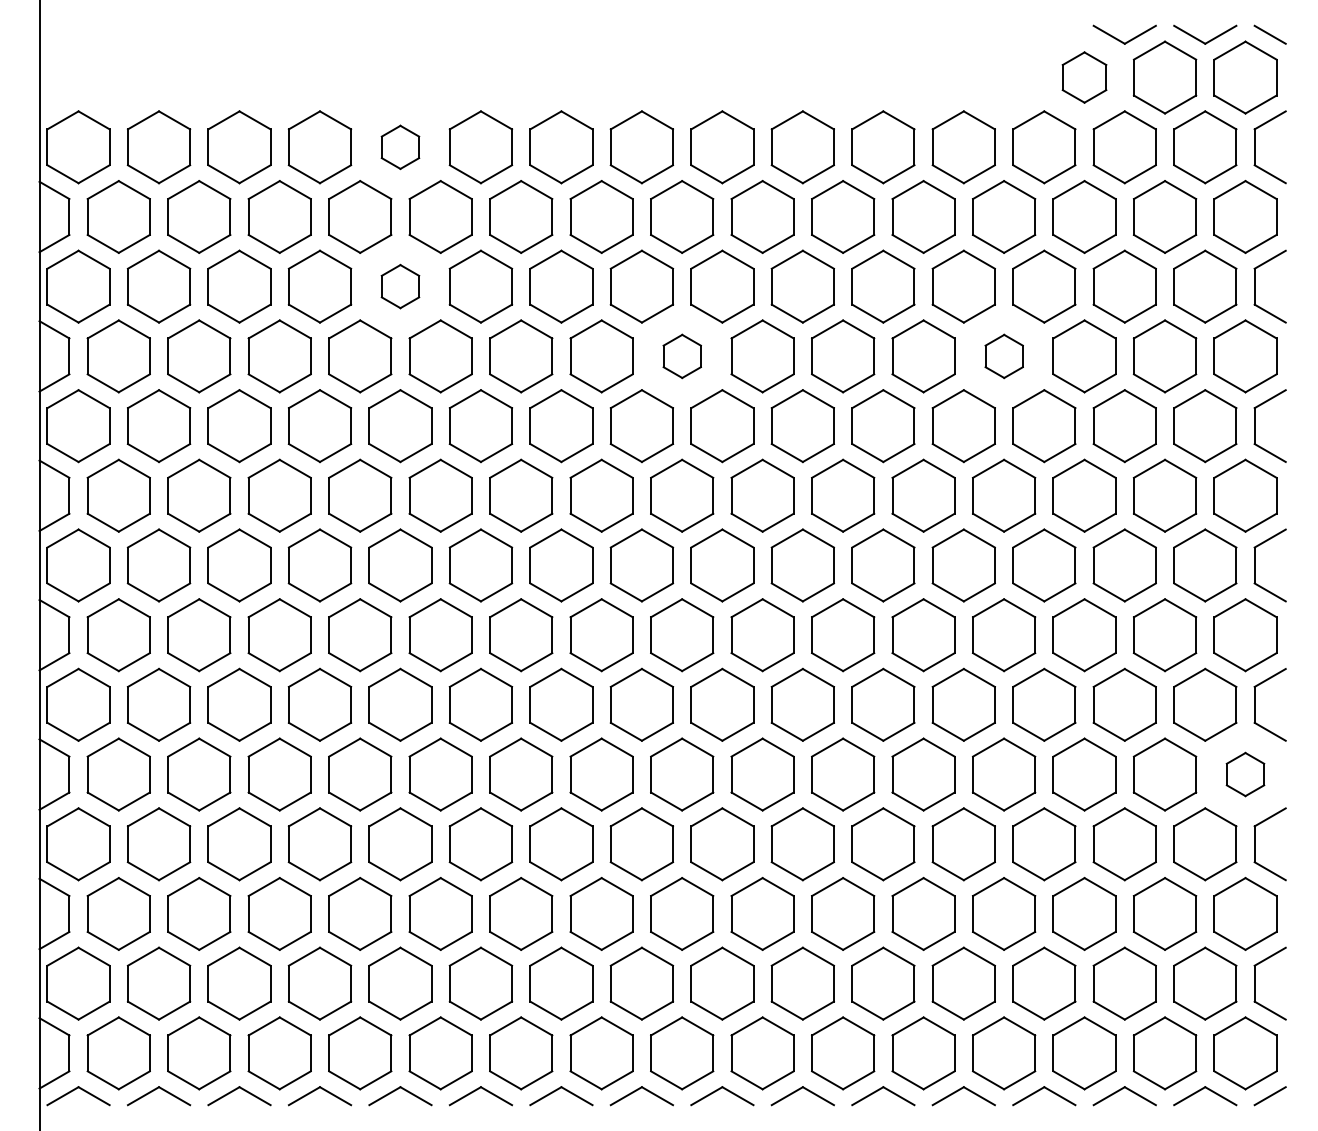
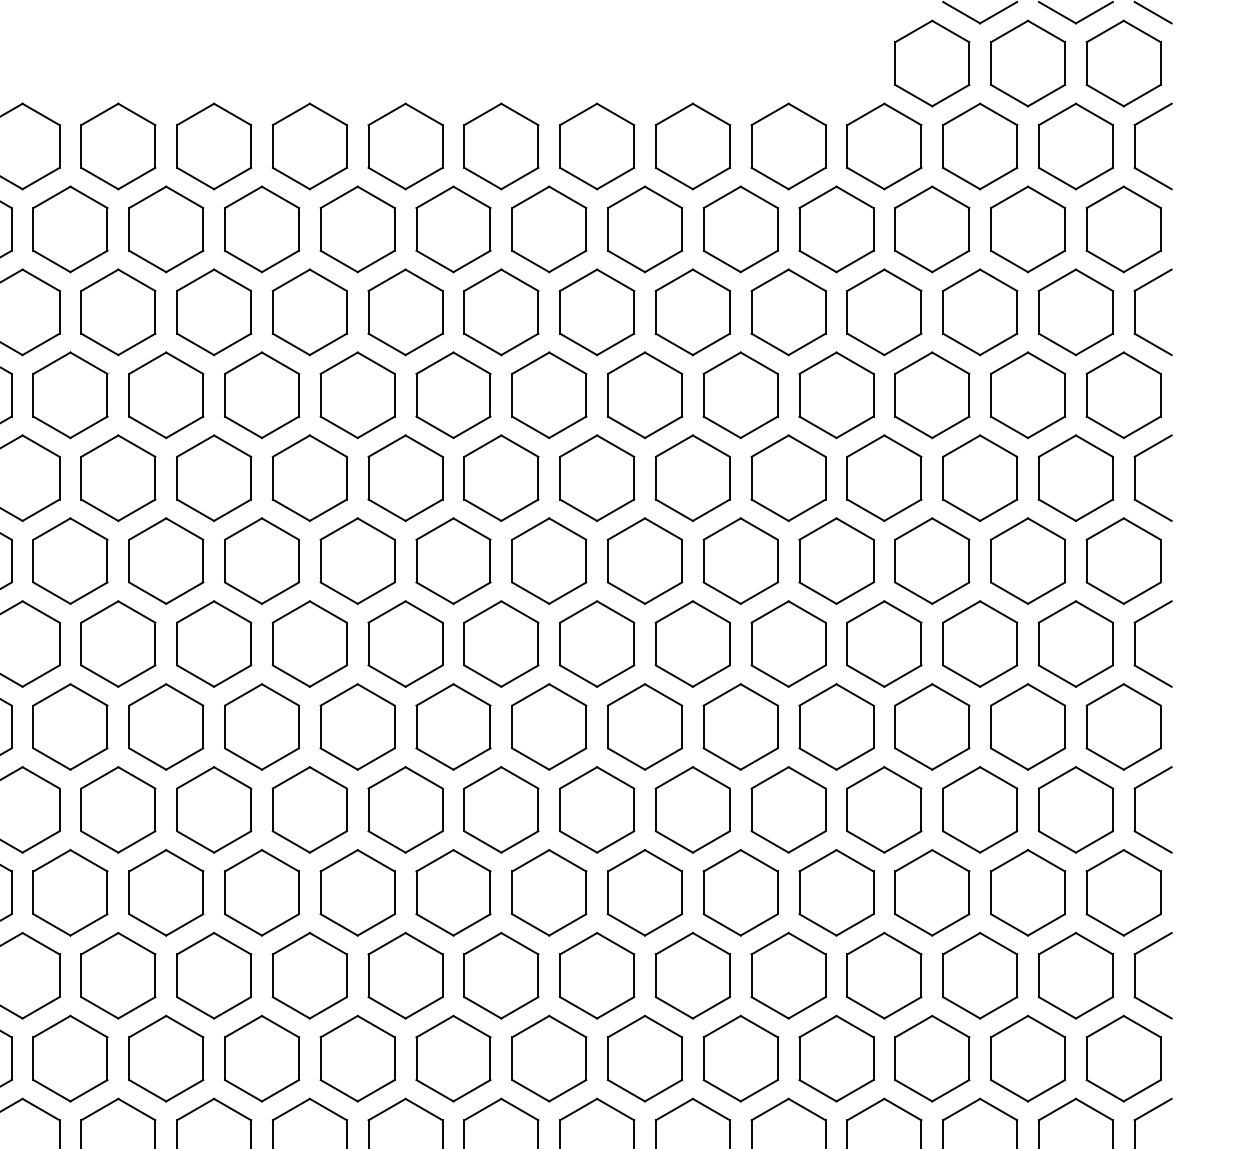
part: (1084, 77) -> (932, 63), size x1.43
part: (400, 147) -> (118, 146), size x1.67
part: (400, 286) -> (118, 312), size x1.67
part: (682, 356) -> (453, 395), size x1.67
part: (1004, 356) -> (837, 395), size x1.67
part: (1245, 774) -> (1123, 892), size x1.67

